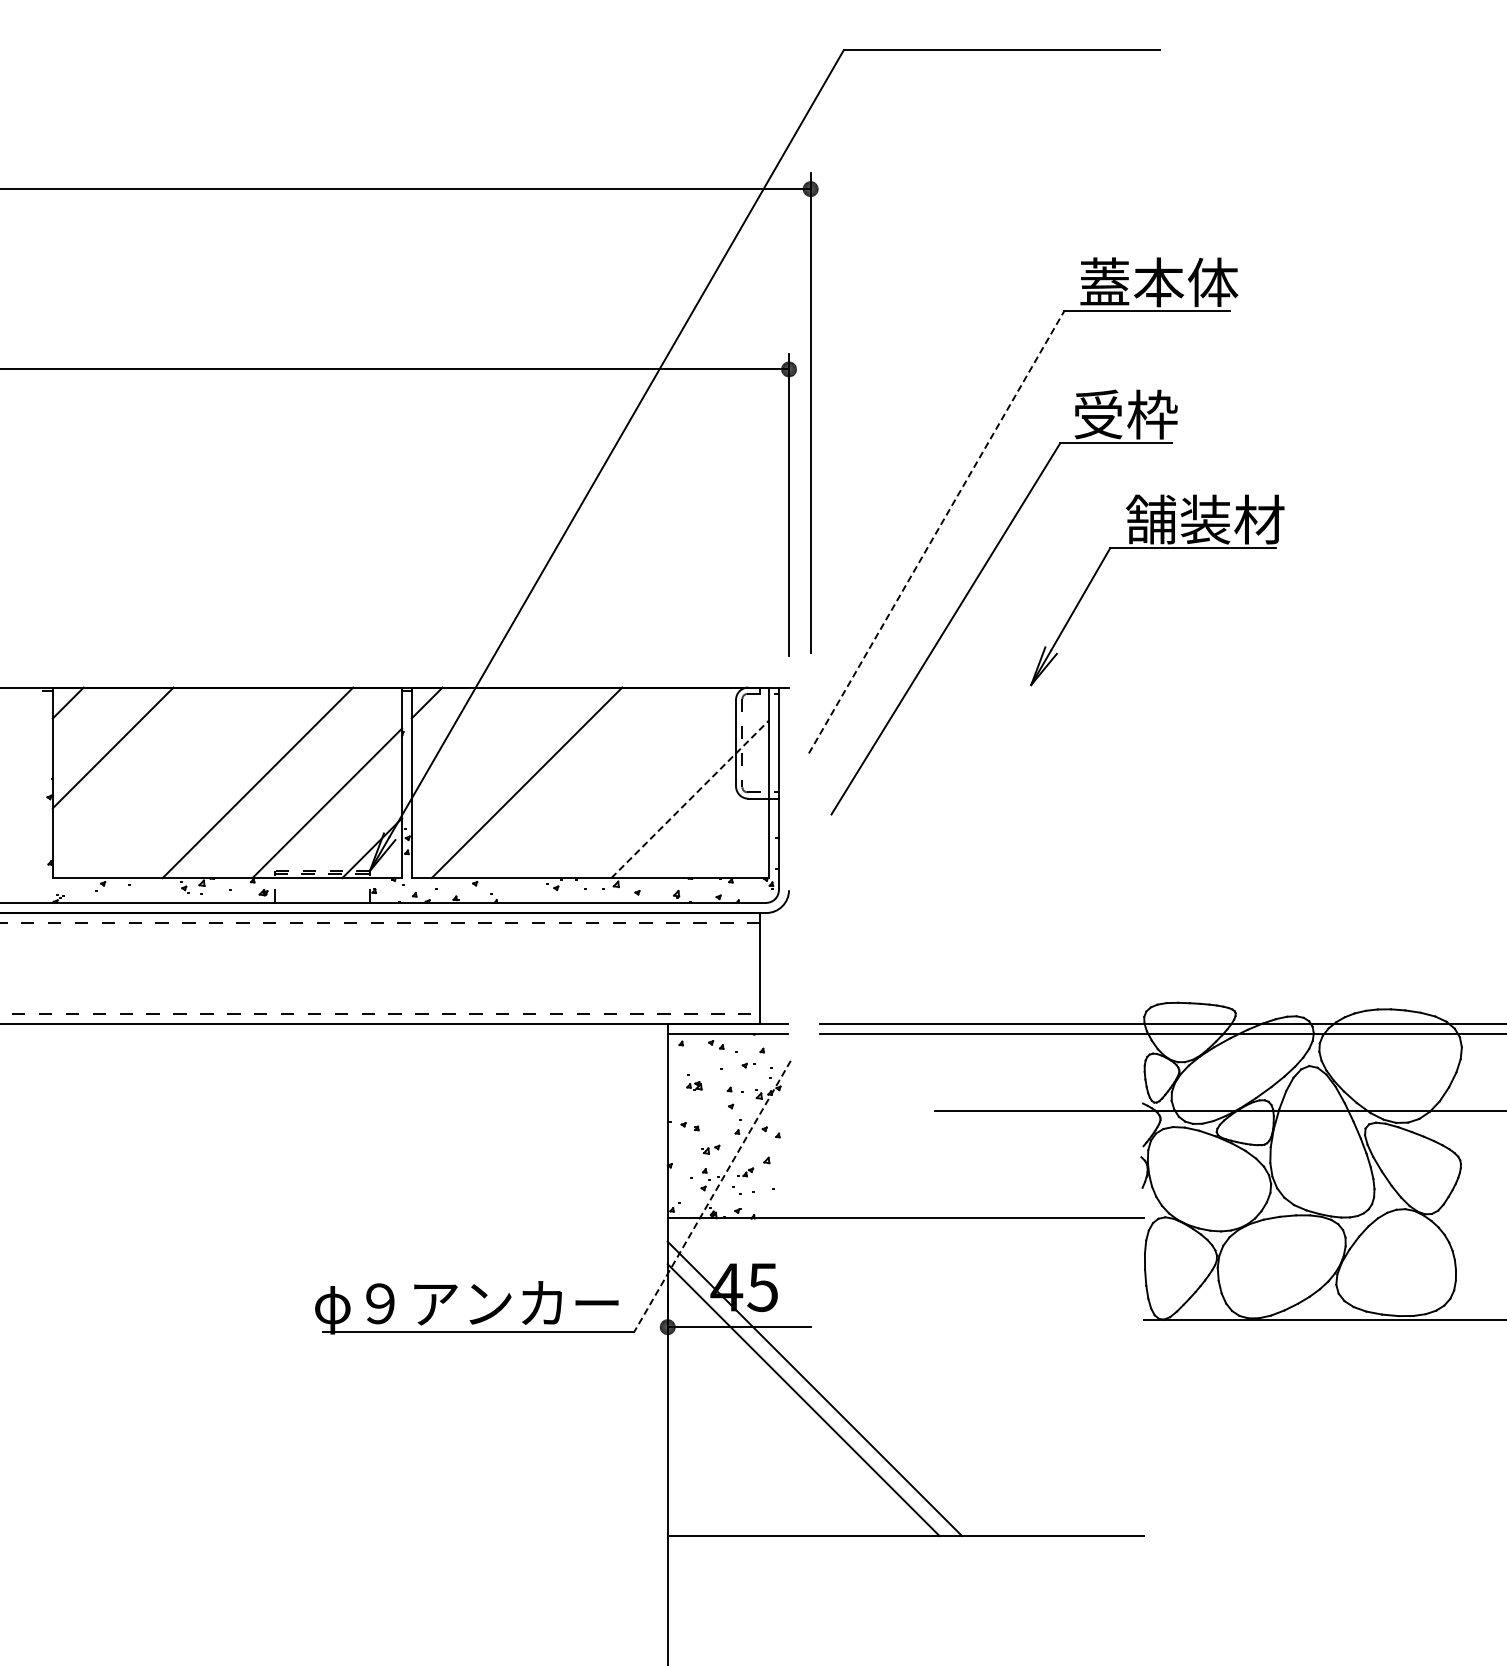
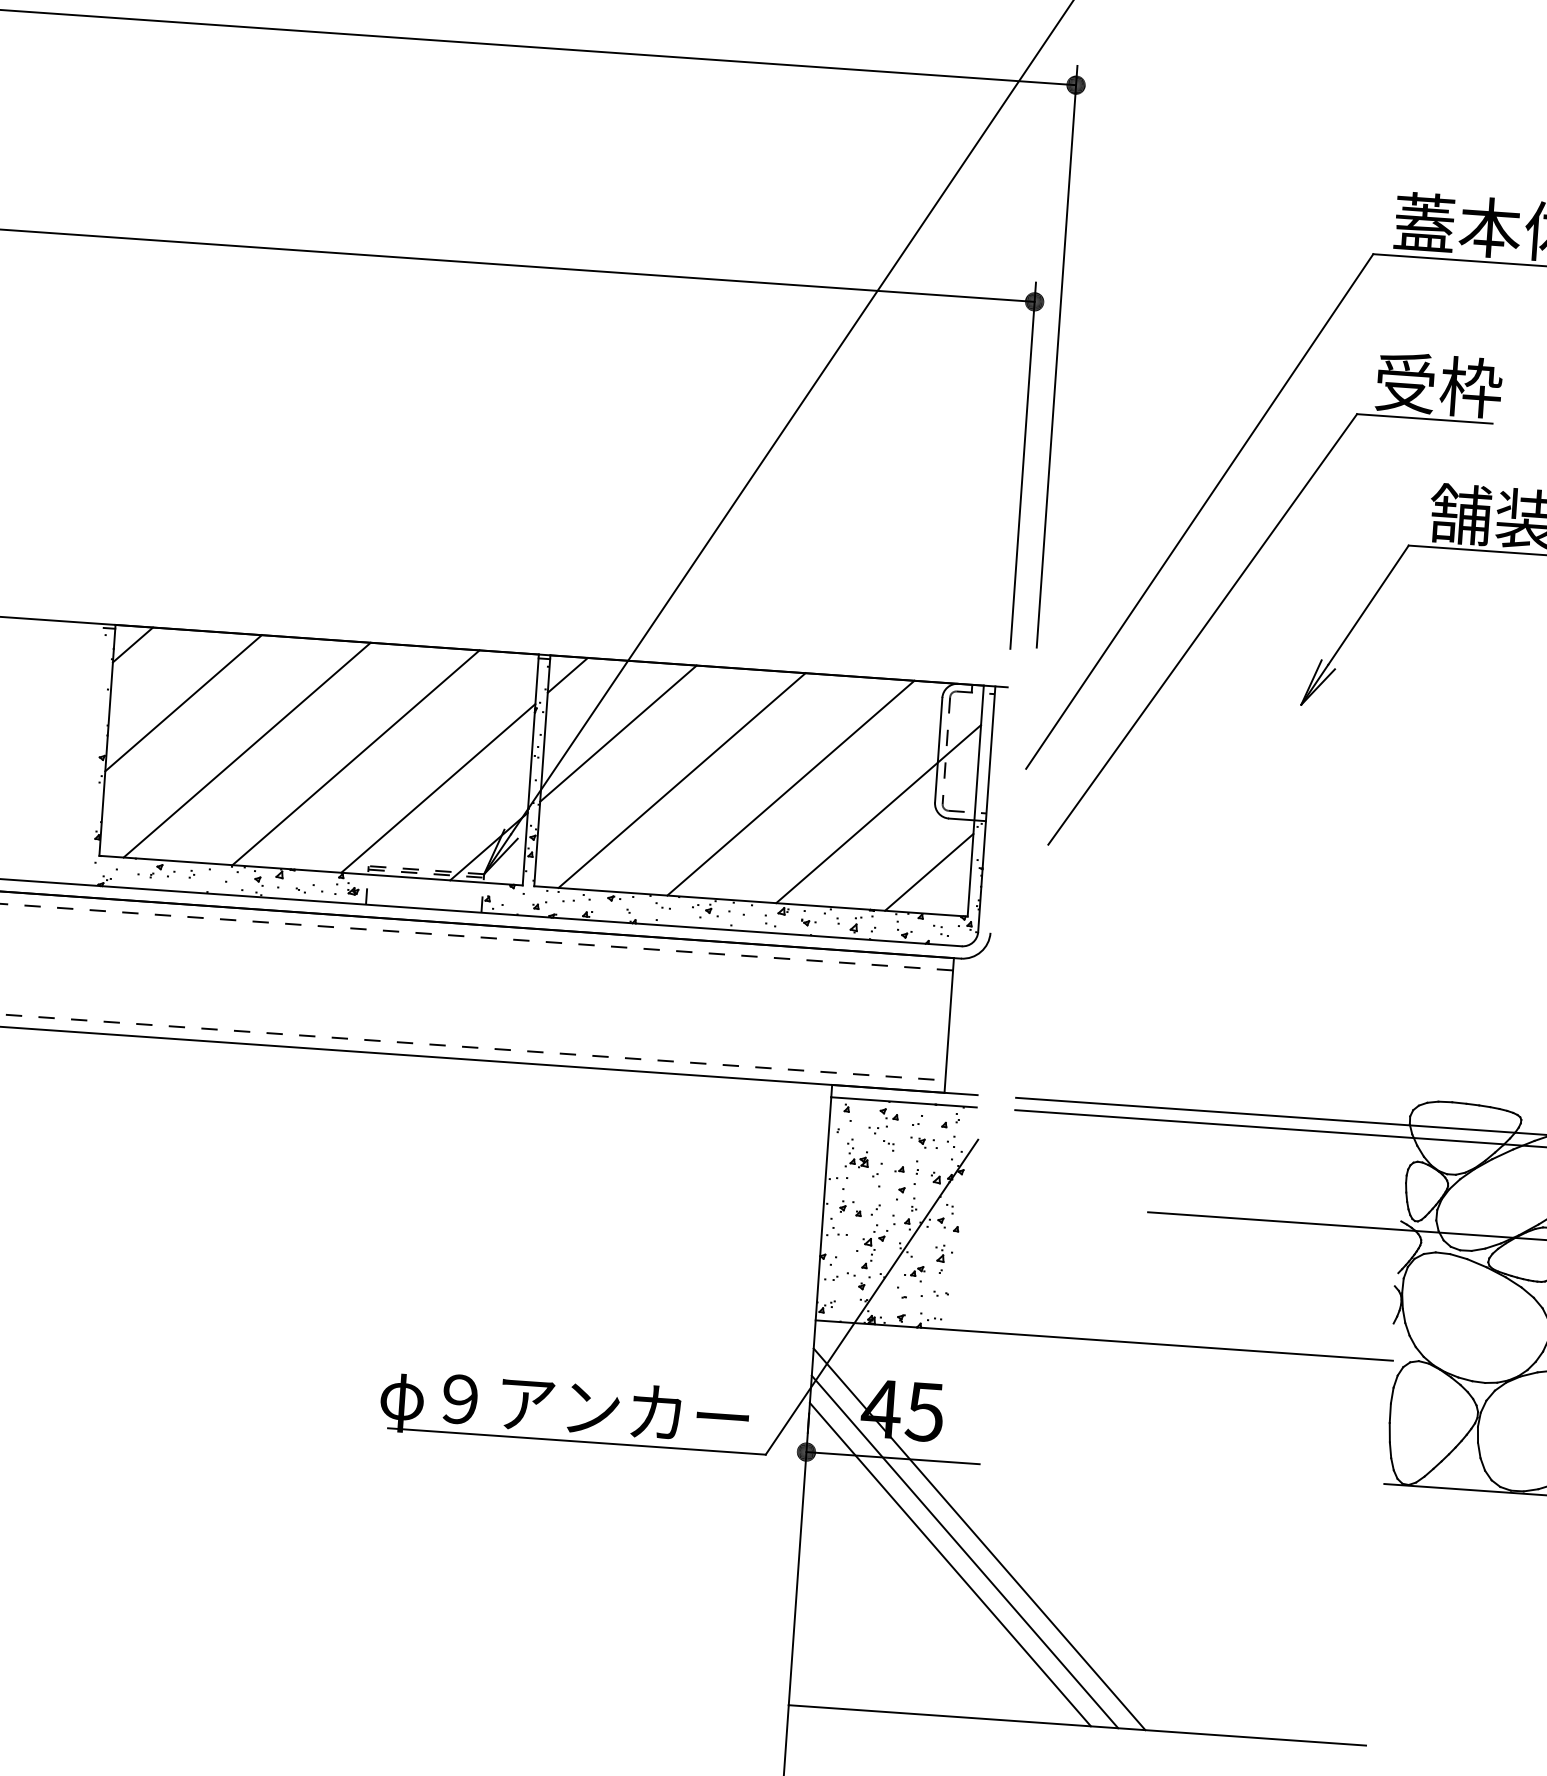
line: (936, 532) -> (1199, 511), dashed -> solid
line: (471, 747) -> (617, 733), added
line: (167, 782) -> (246, 749), added
line: (616, 782) -> (790, 787), added
line: (690, 799) -> (878, 814), dashed -> solid
line: (735, 843) -> (929, 871), added
line: (712, 1196) -> (871, 1297), dashed -> solid
line: (792, 1411) -> (950, 1564), added

